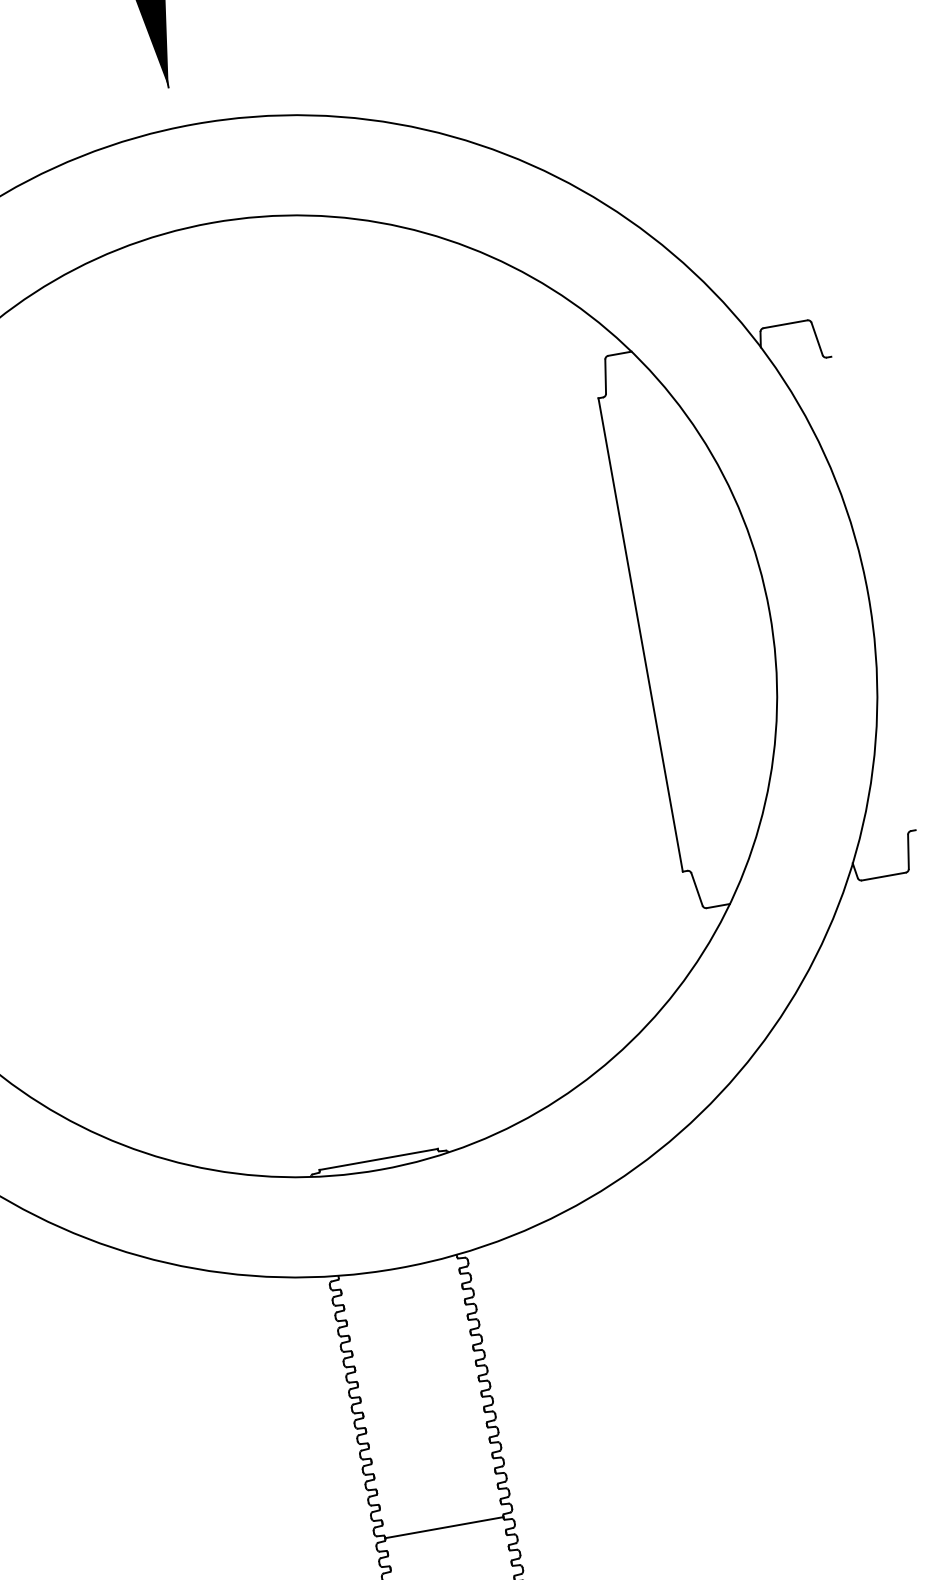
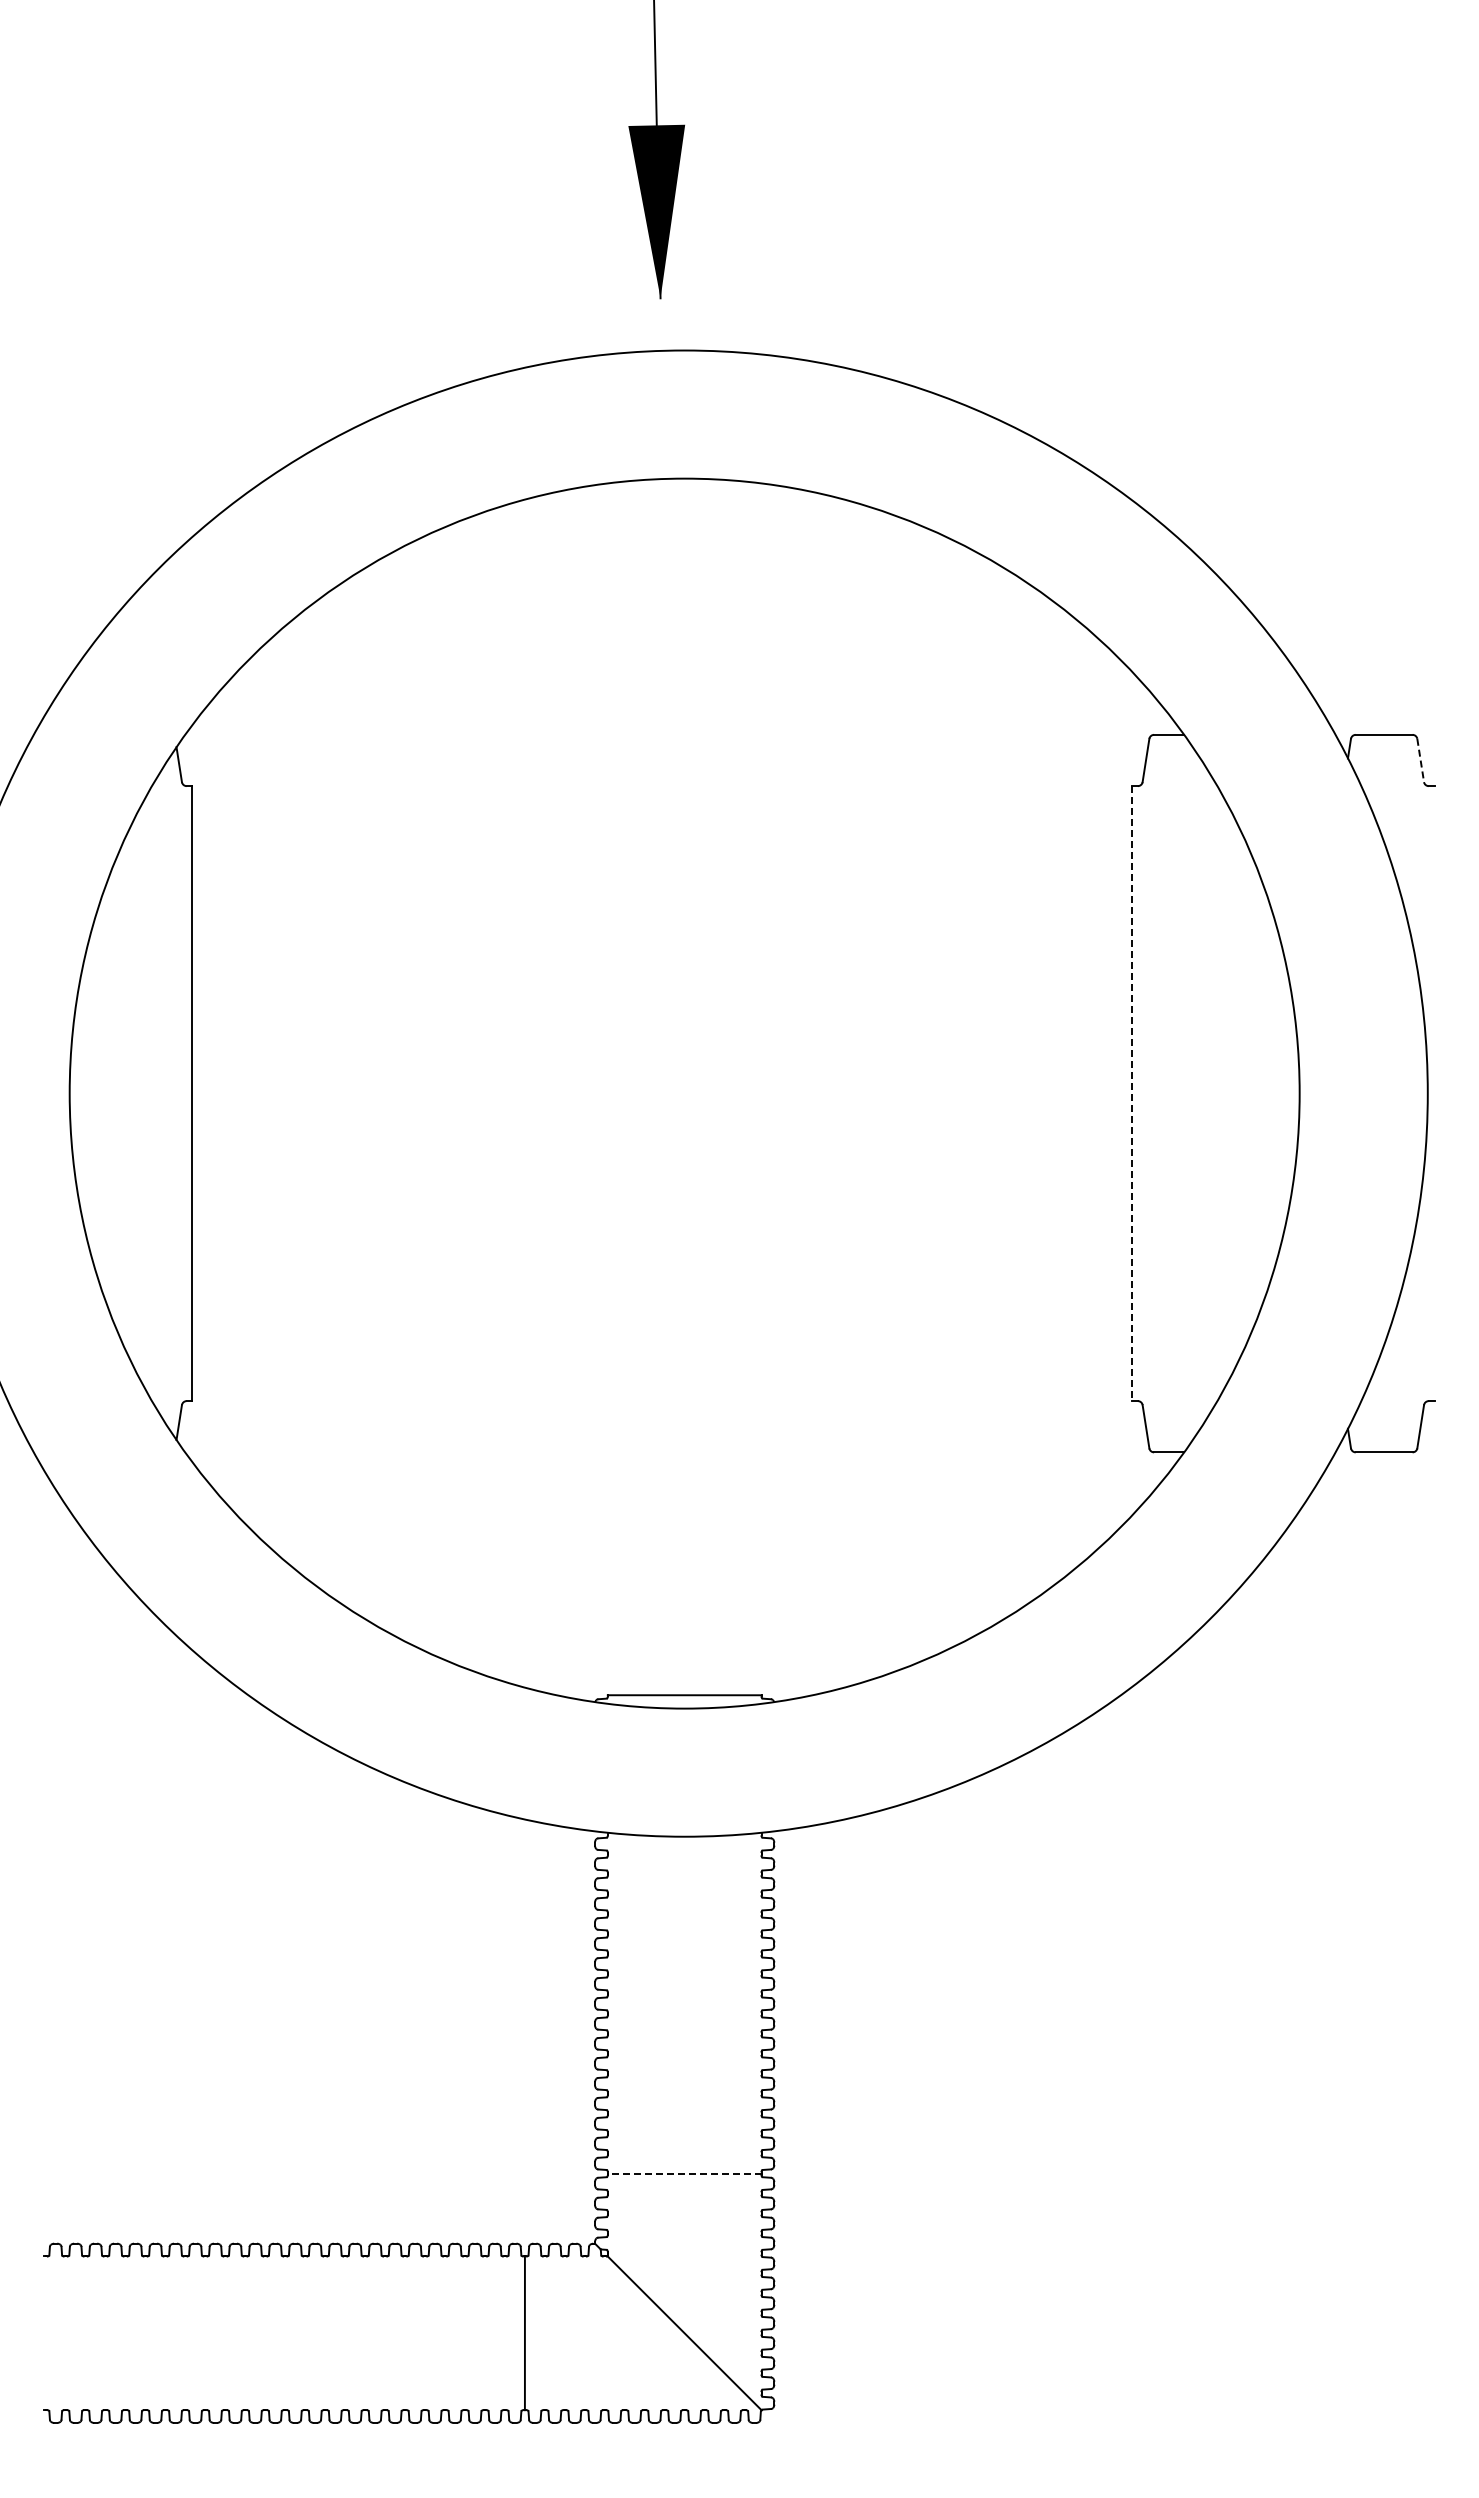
line: (816, 339) -> (1420, 760), solid -> dashed
line: (641, 635) -> (1132, 1094), solid -> dashed
line: (444, 1527) -> (684, 2173), solid -> dashed

